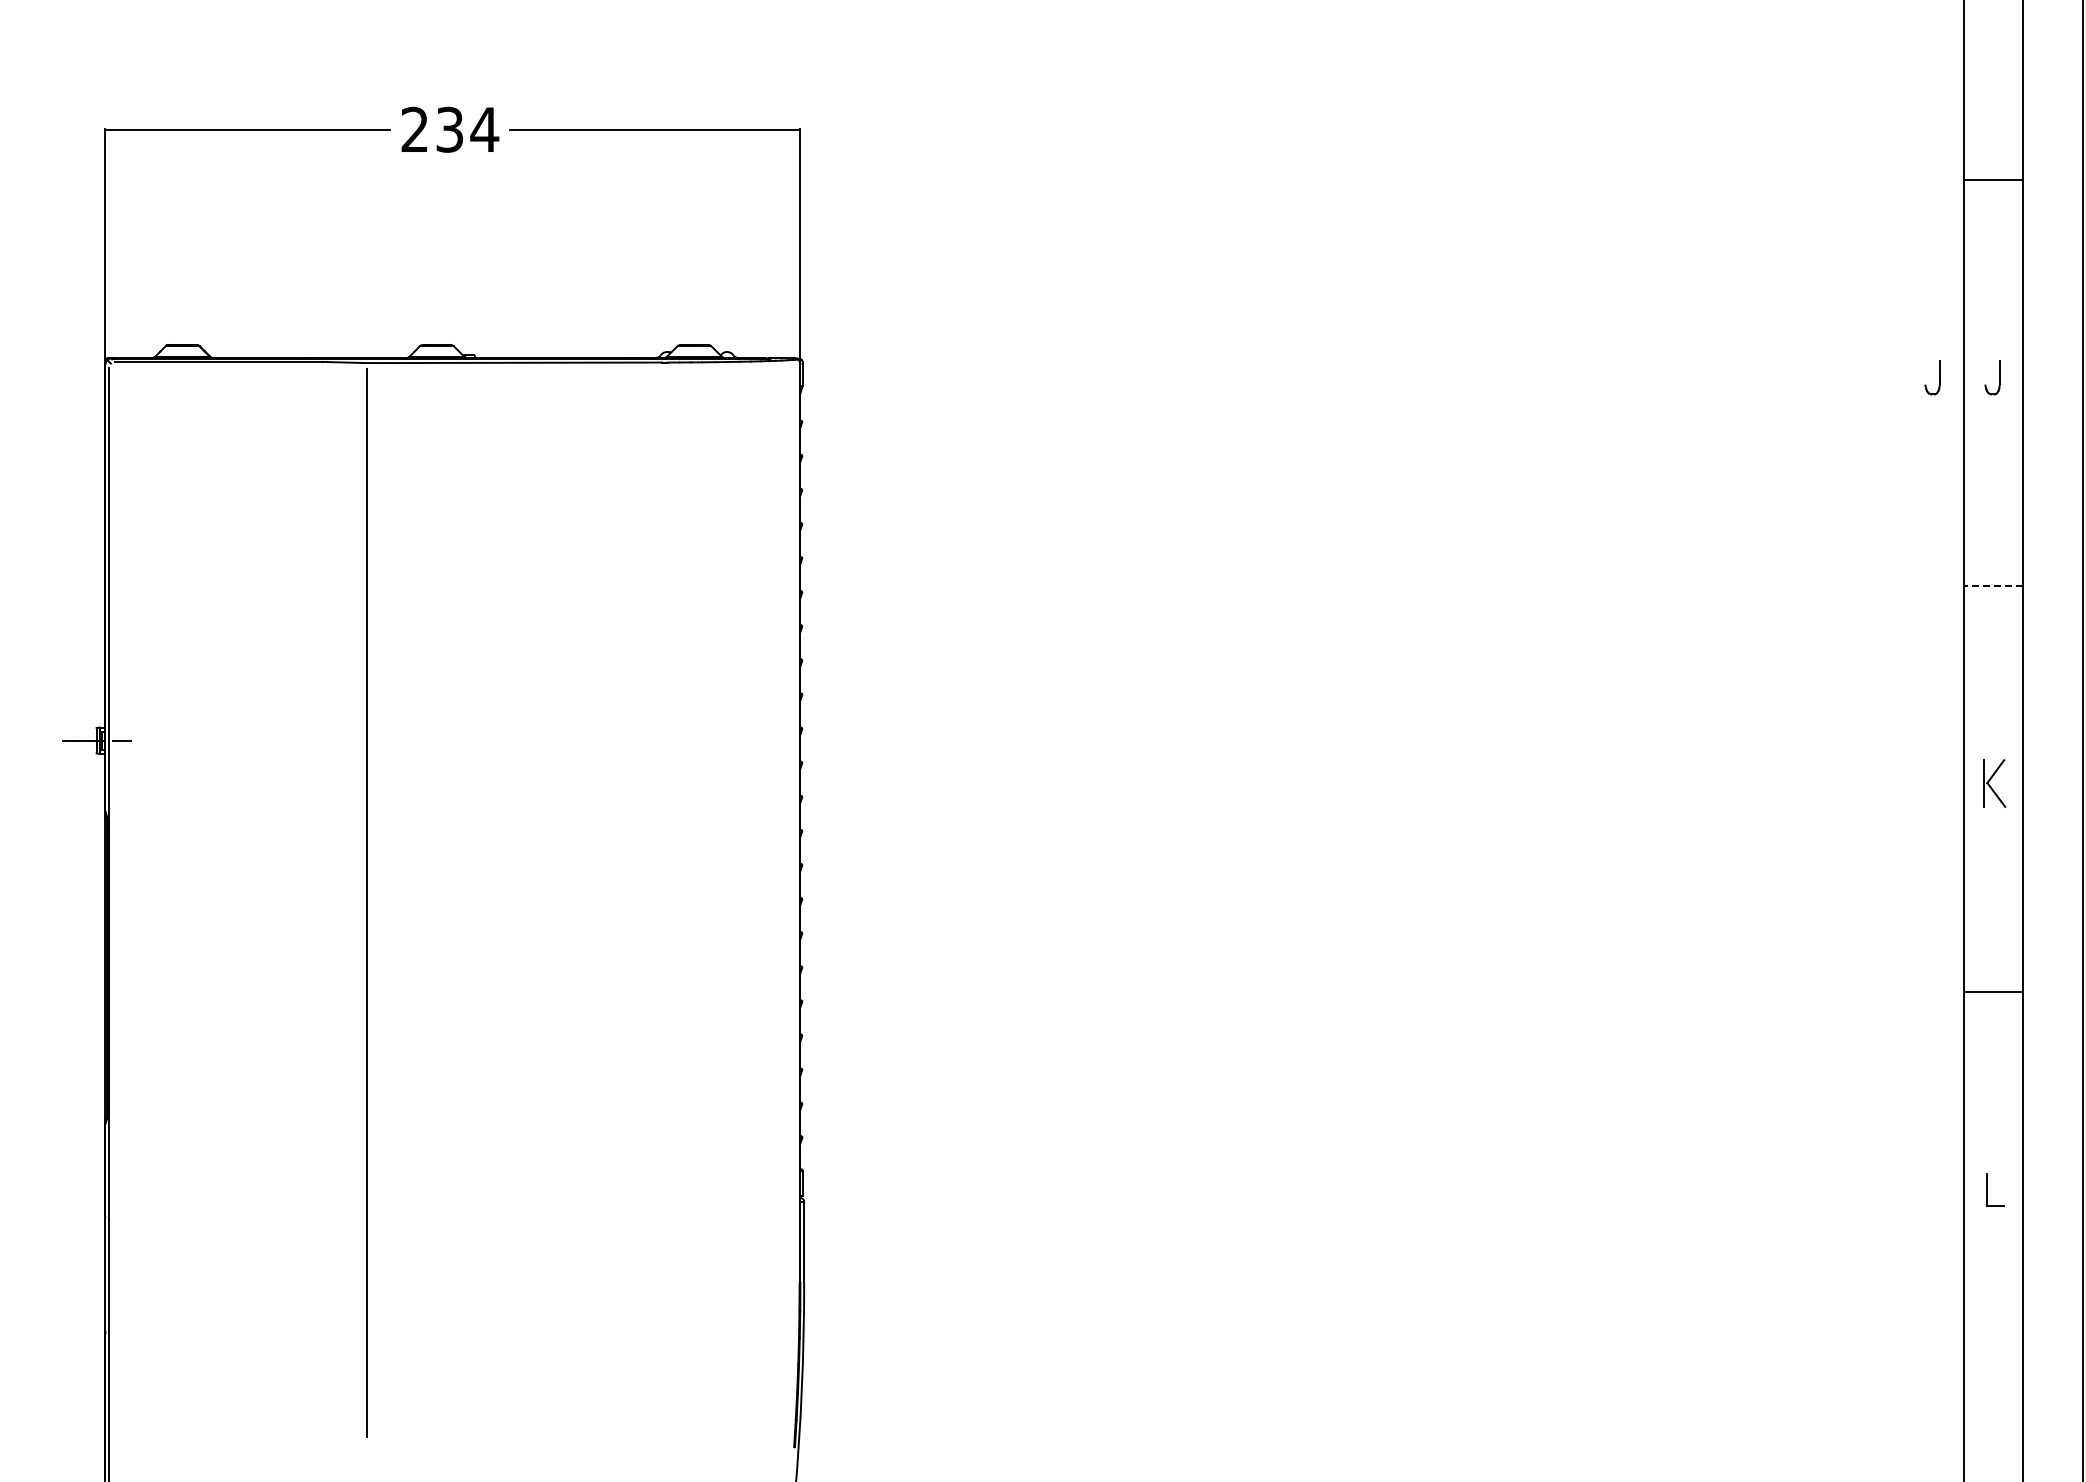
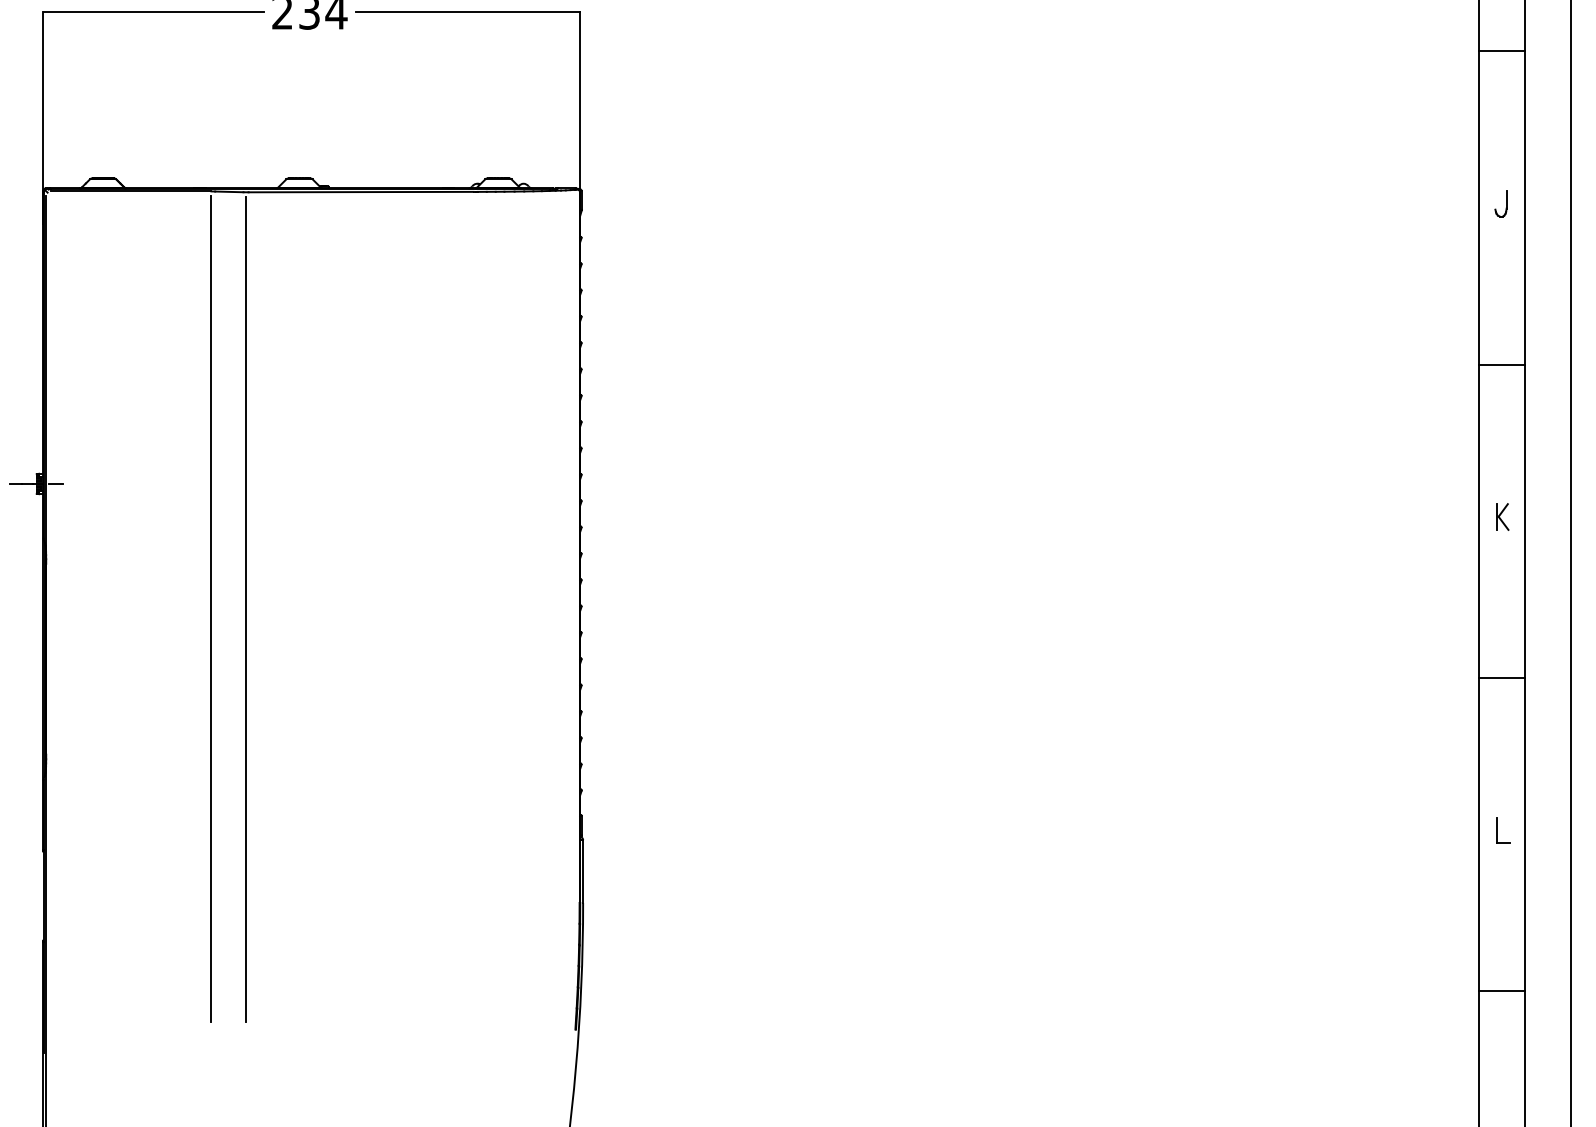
part: (1939, 377) -> (1459, 203), removed
line: (1993, 586) -> (1501, 364), dashed -> solid
part: (1994, 783) -> (1502, 517), size x0.71
line: (322, 902) -> (211, 608), added
line: (1993, 1397) -> (1501, 991), added

